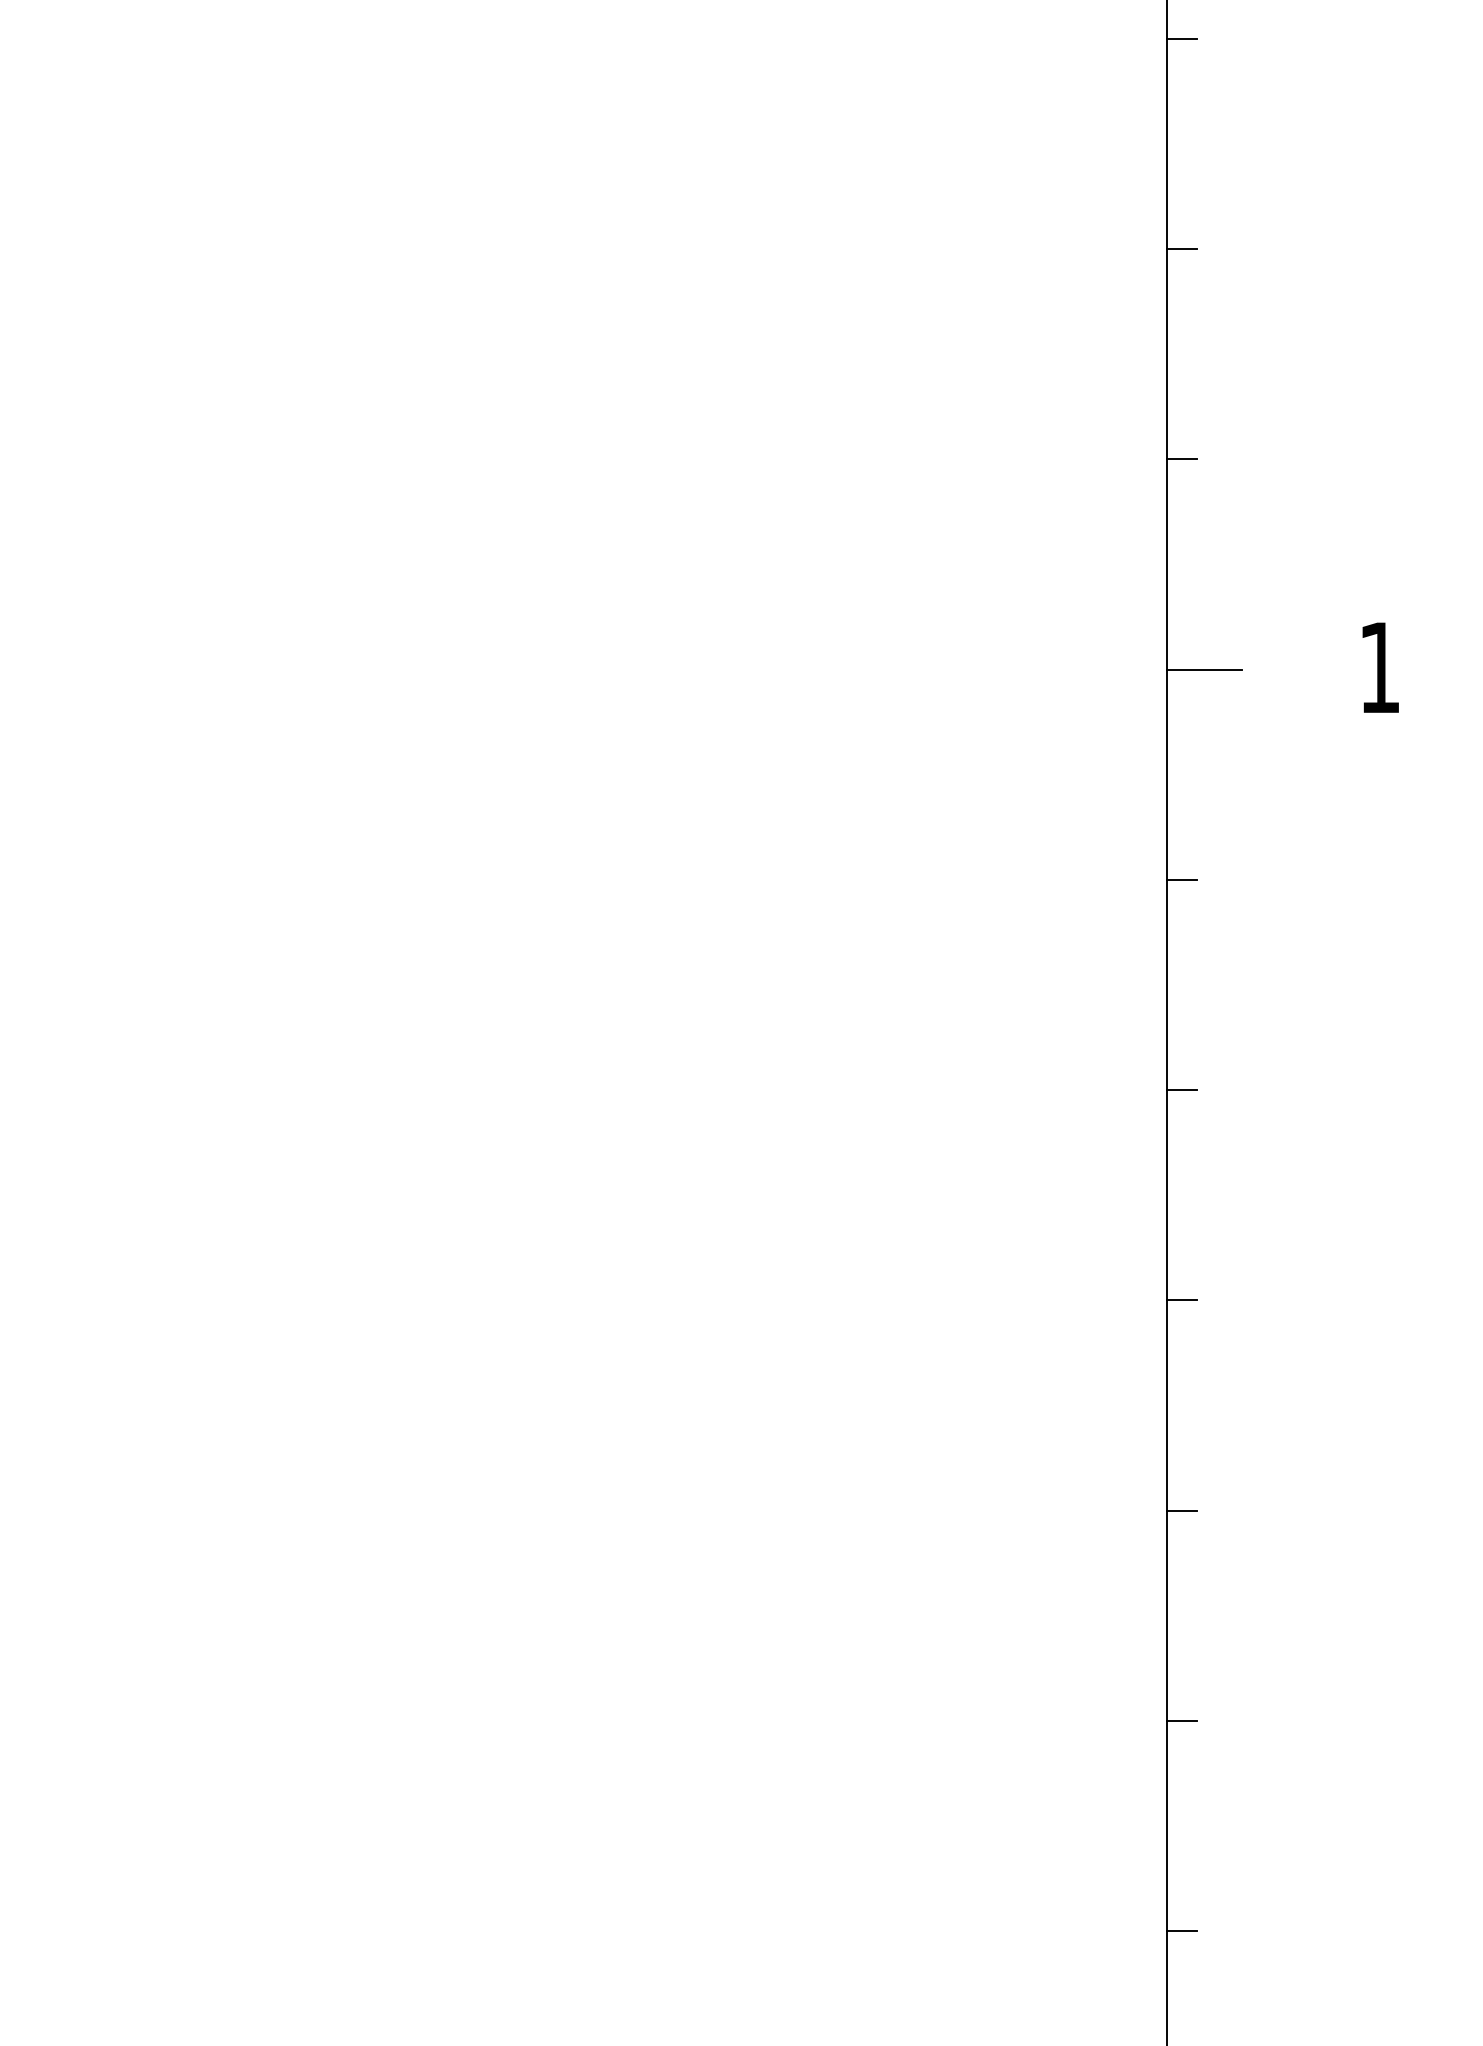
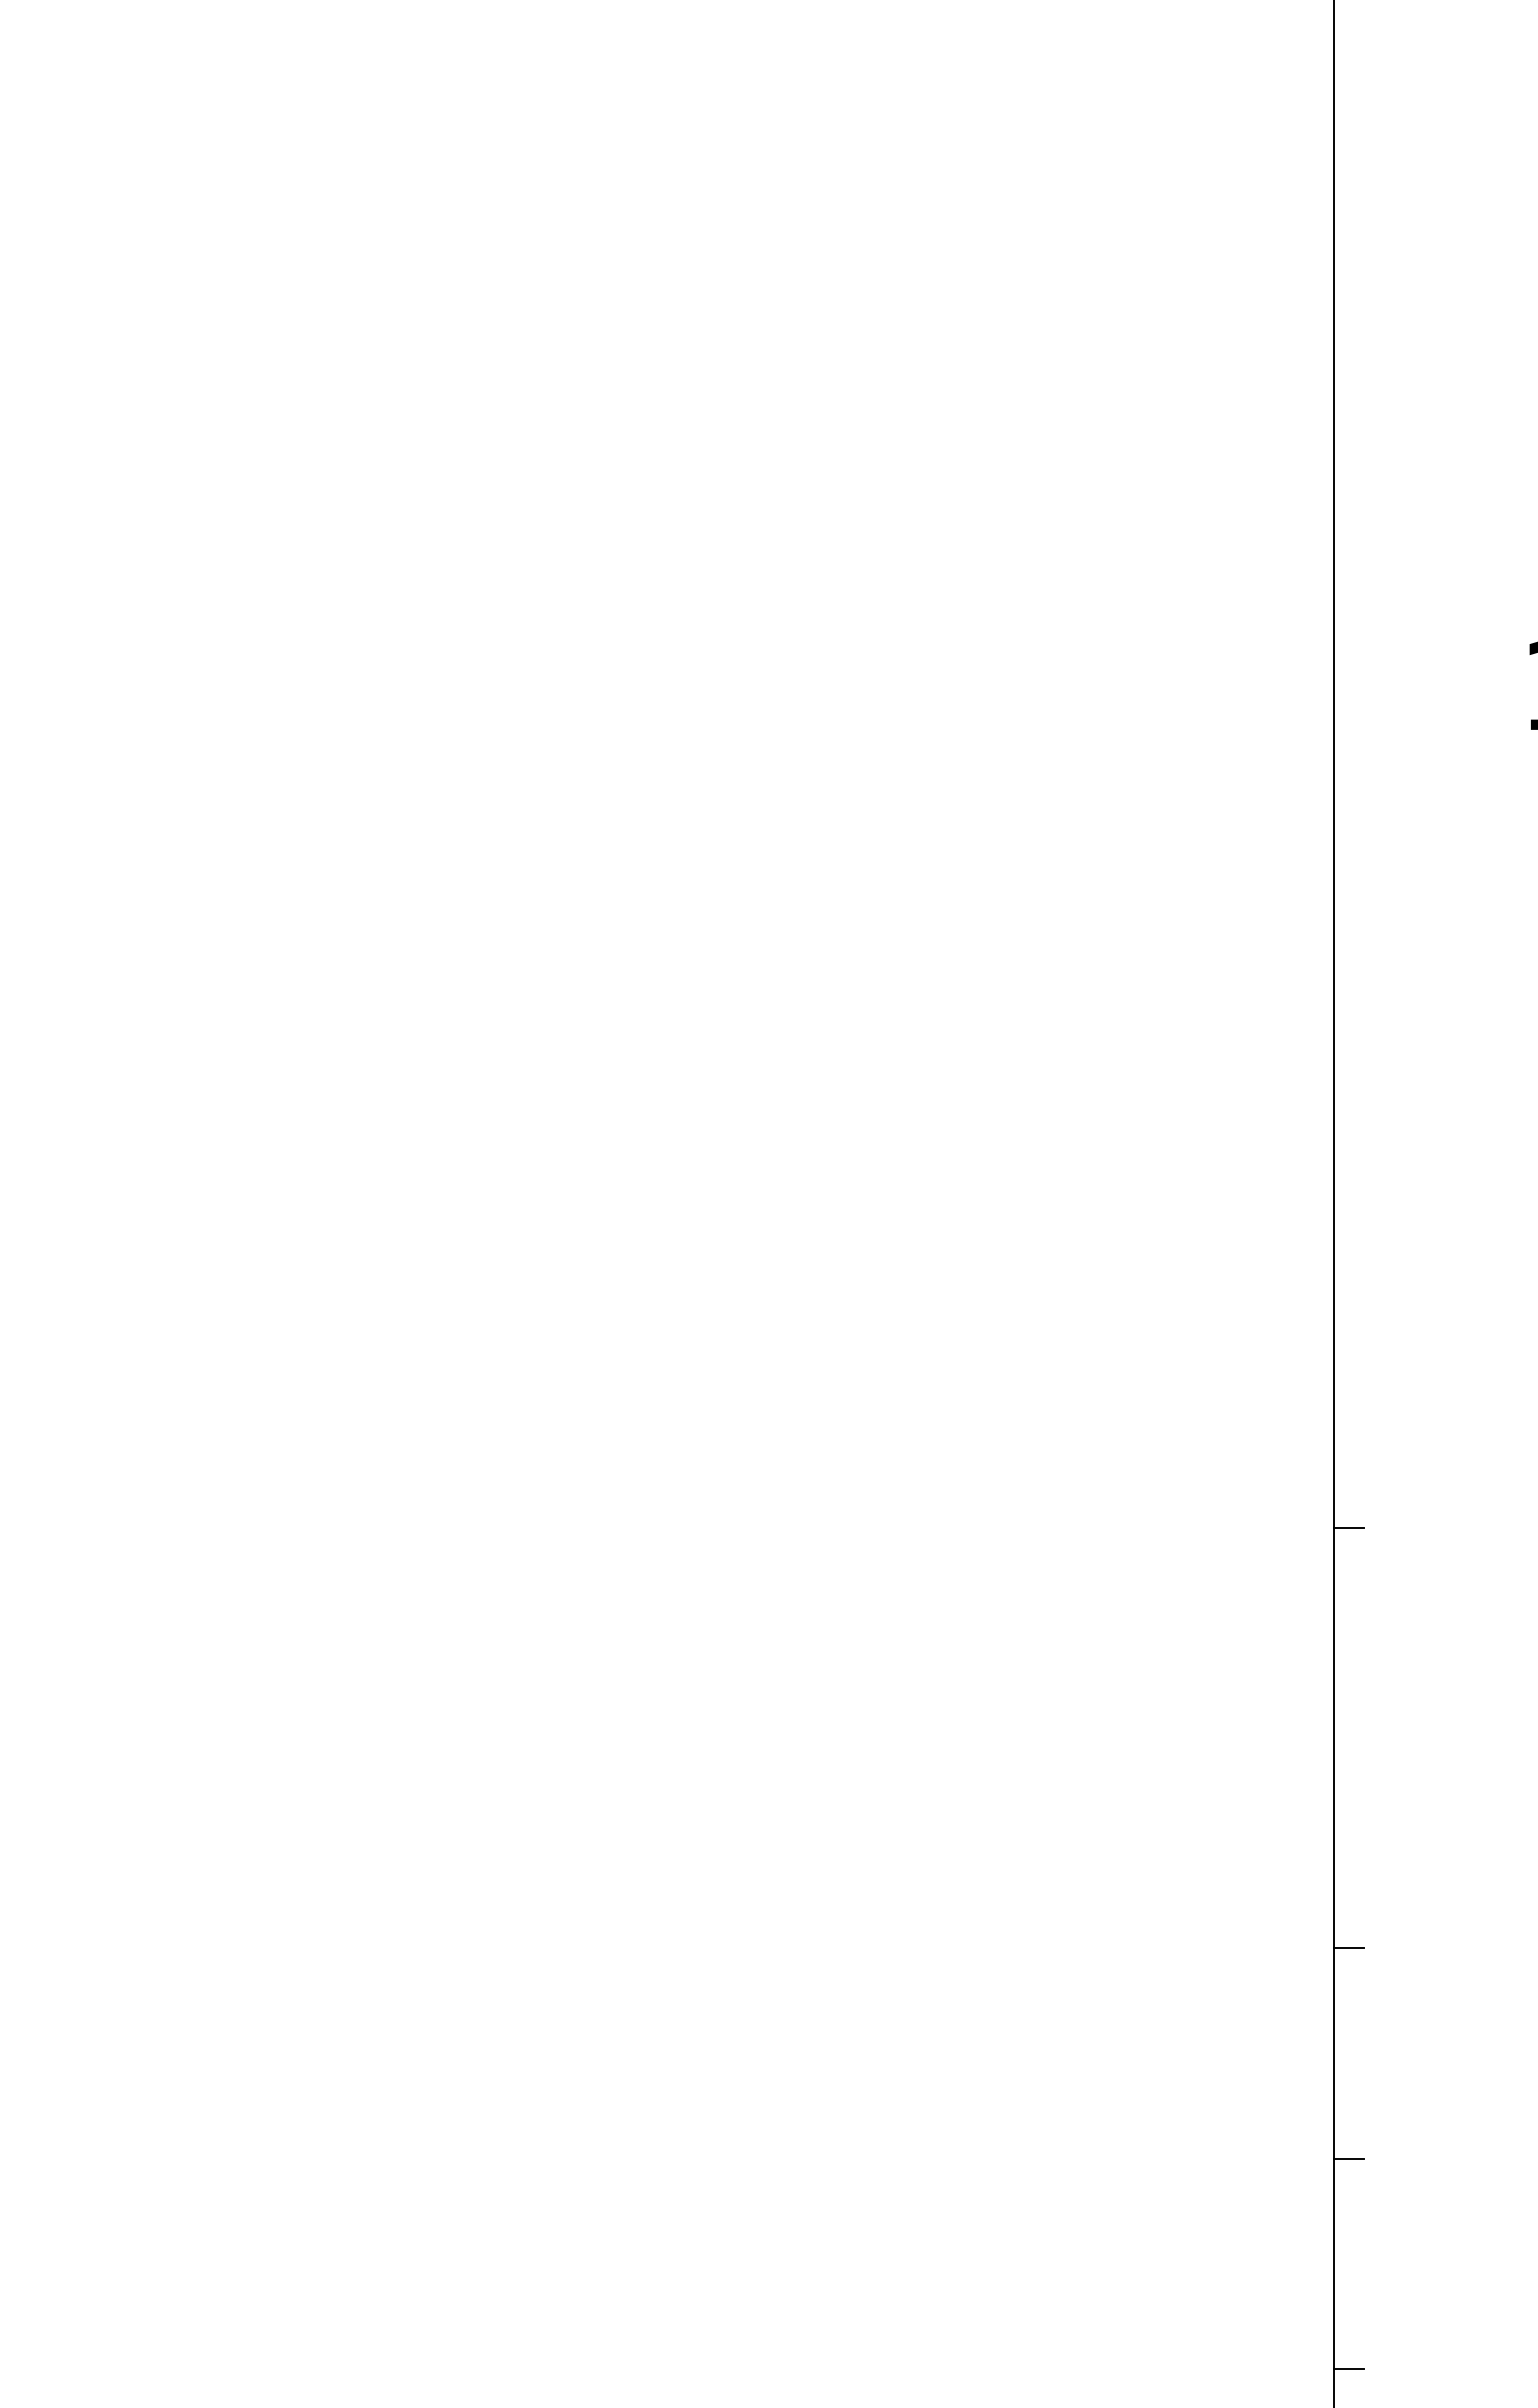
line: (1181, 39) -> (1348, 56), removed
line: (1181, 249) -> (1348, 266), removed
line: (1181, 459) -> (1348, 476), removed
line: (1203, 669) -> (1370, 686), removed
line: (1181, 880) -> (1348, 897), removed
line: (1181, 1090) -> (1348, 1107), removed
line: (1181, 1300) -> (1348, 1317), removed
line: (1181, 1721) -> (1348, 1738), removed

